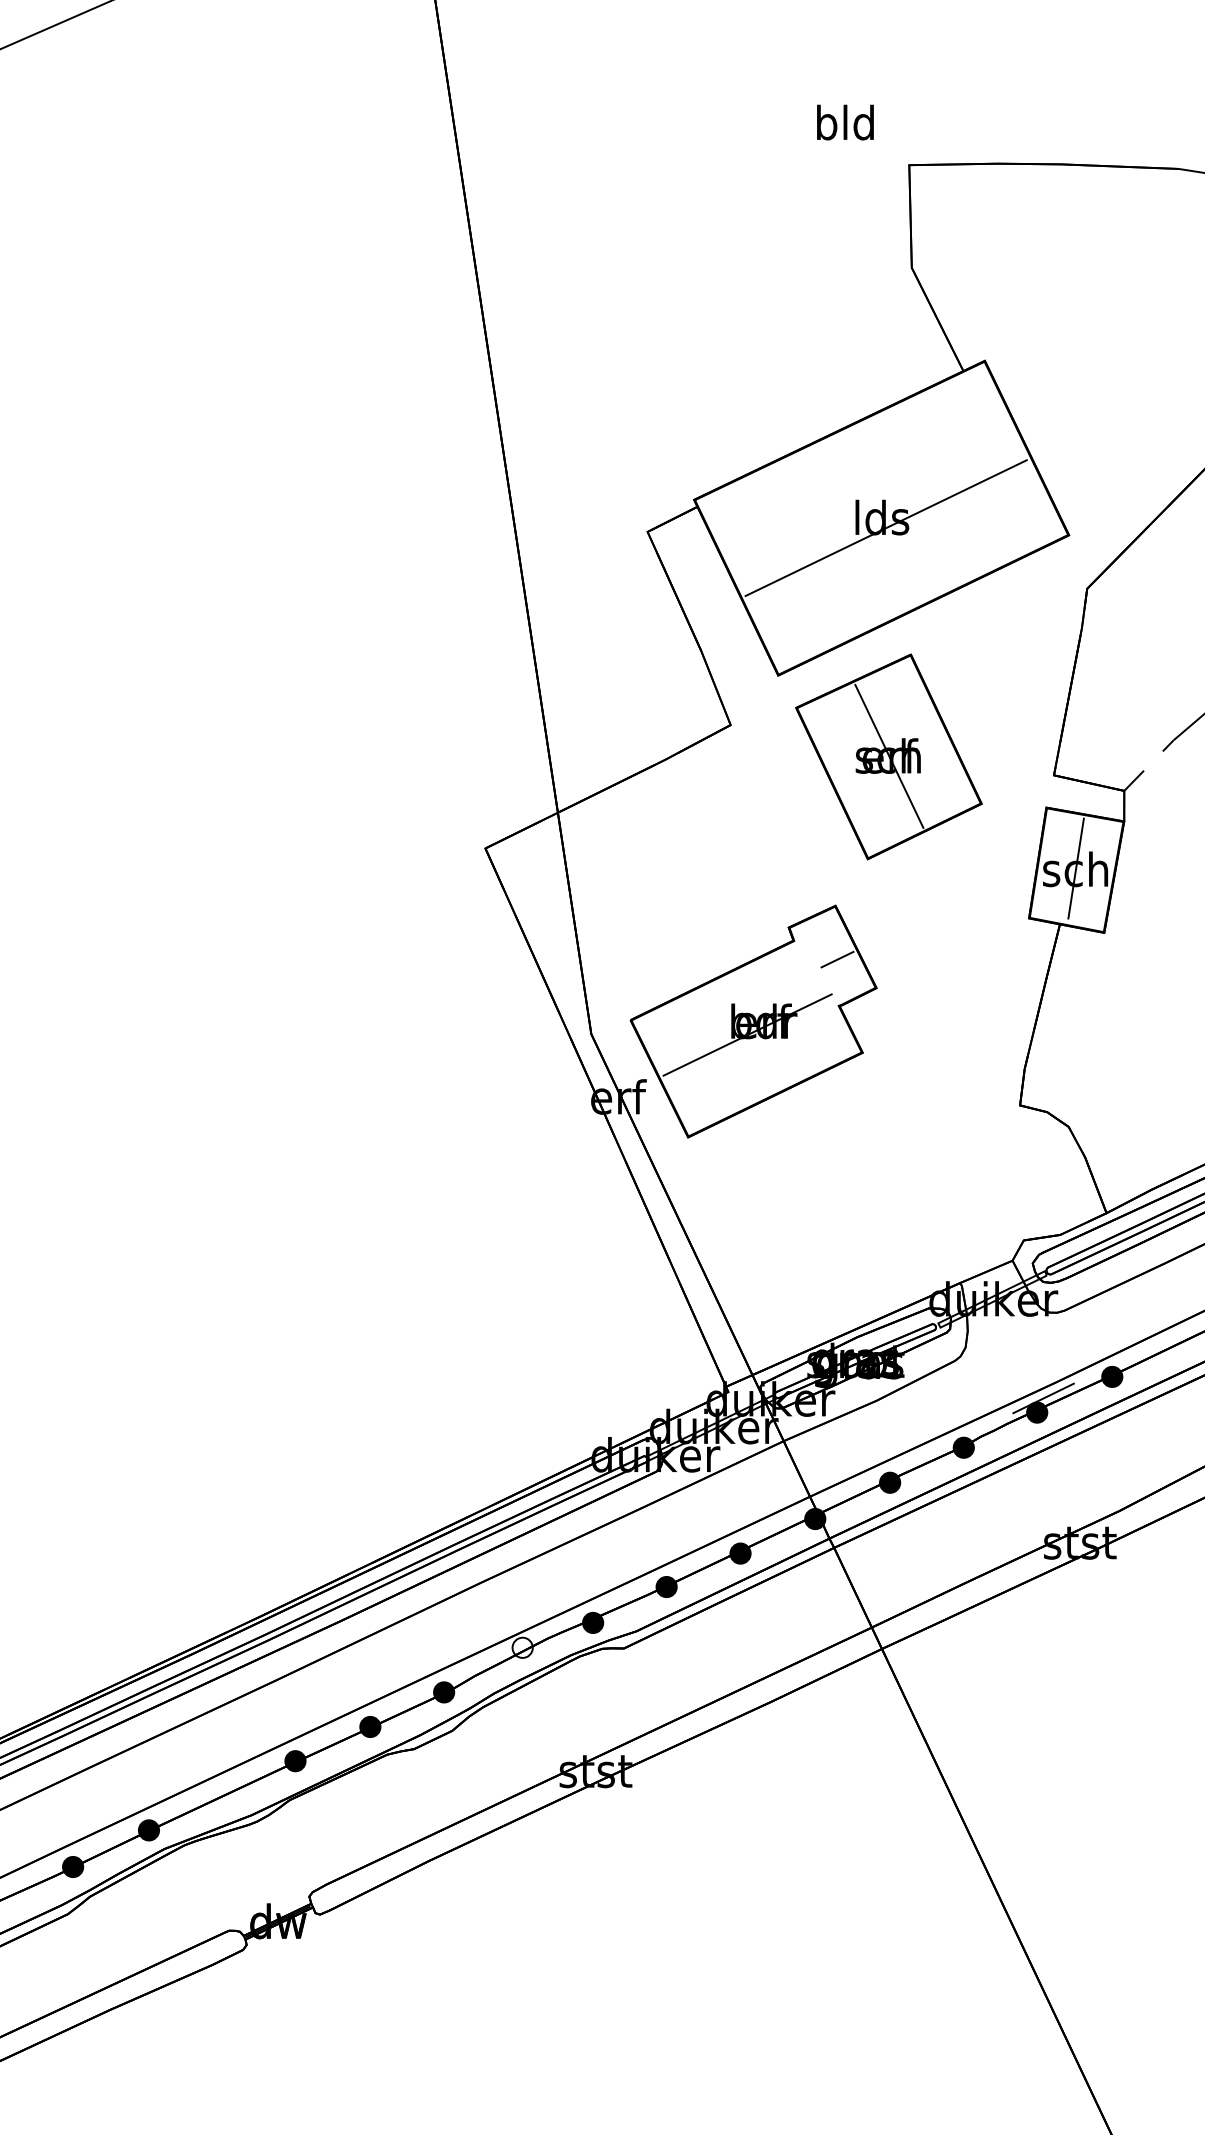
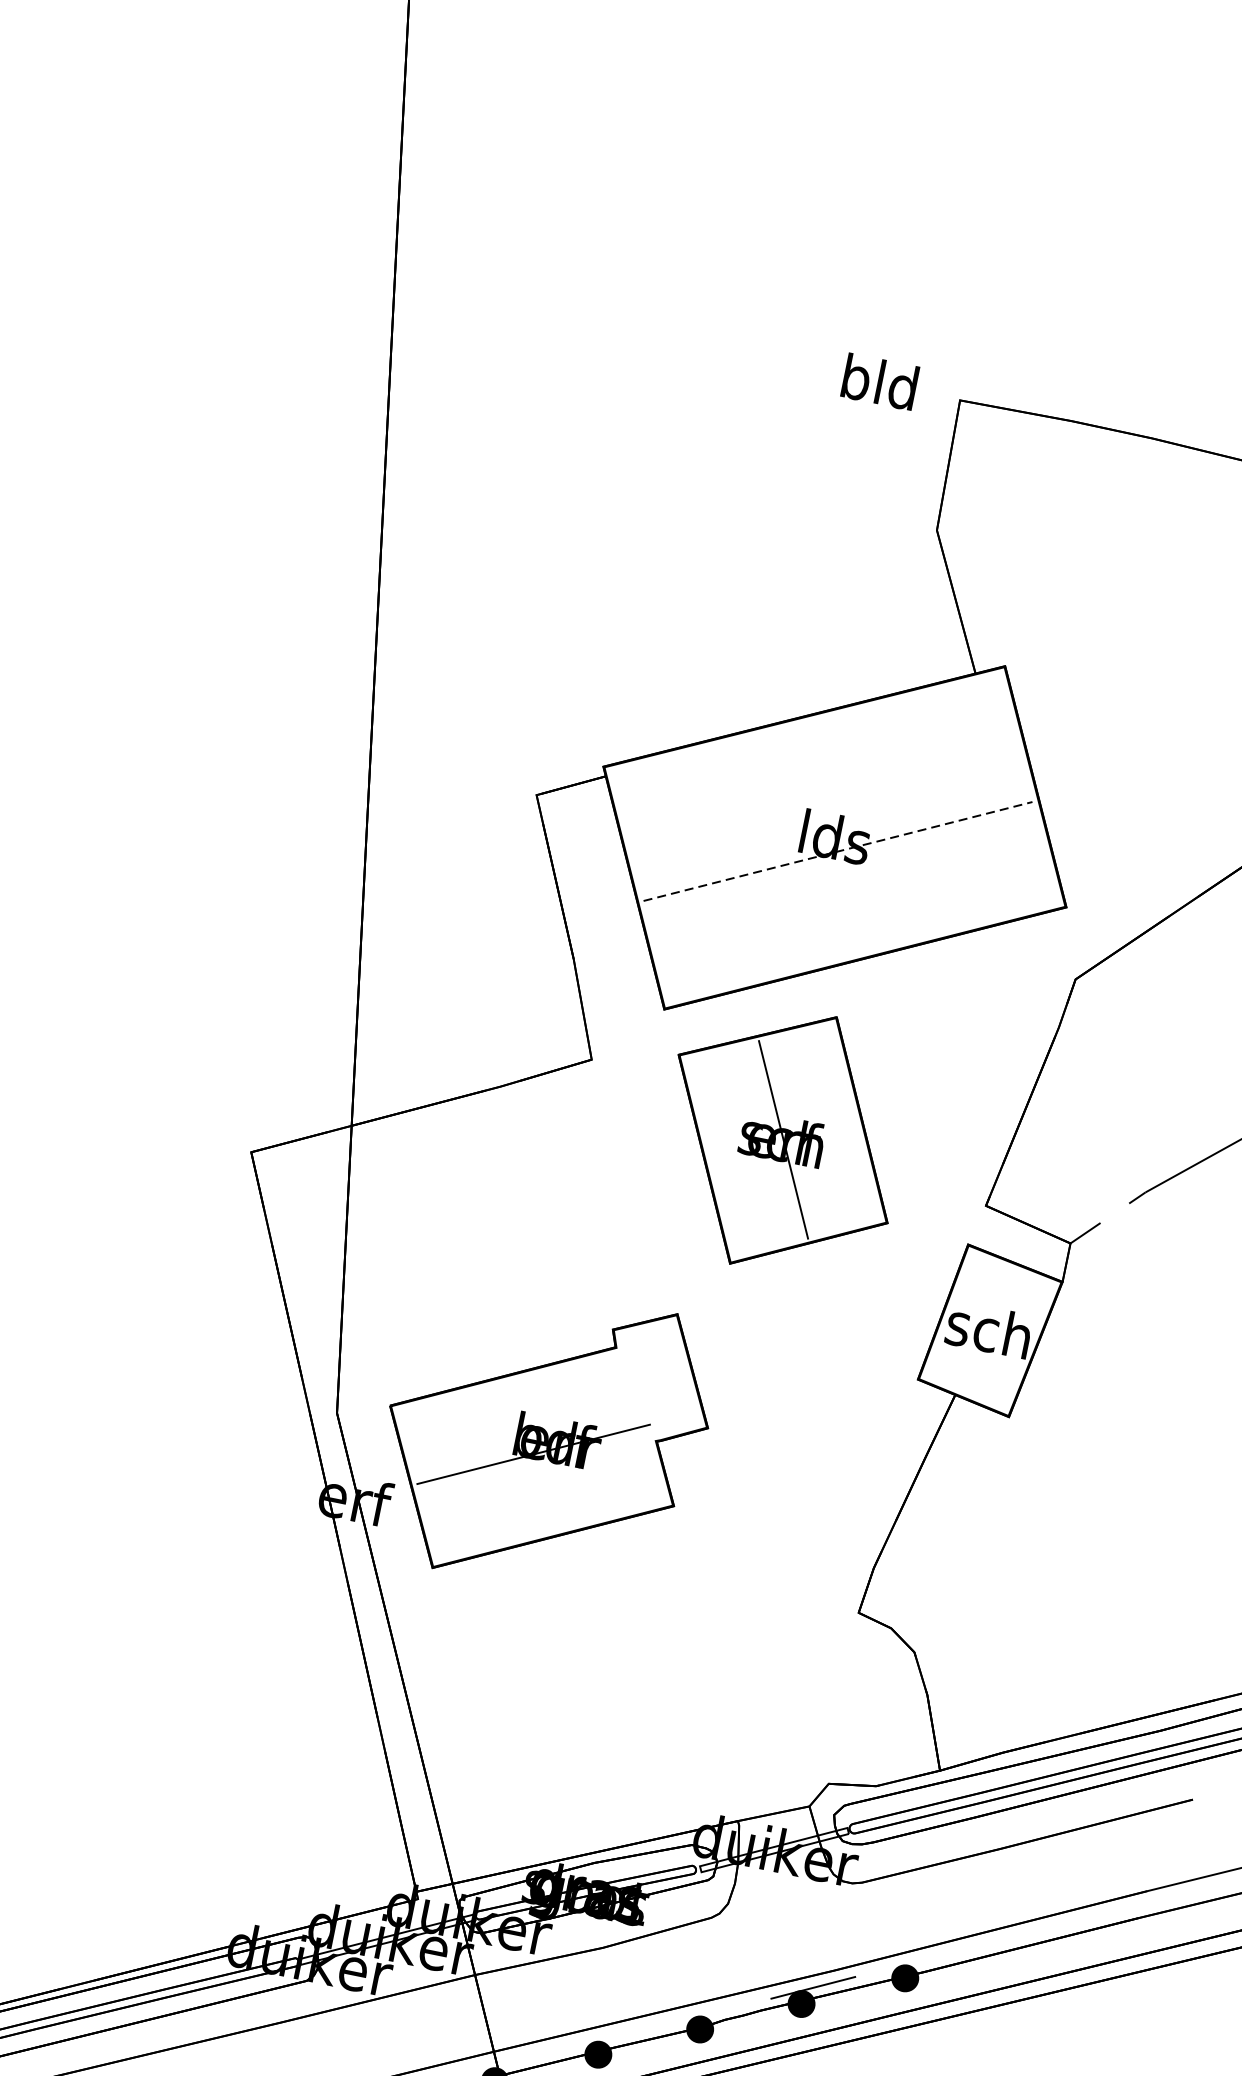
text: (845, 122) -> (880, 381), moved
line: (886, 527) -> (838, 850), solid -> dashed
line: (1075, 868) -> (989, 1328), removed
line: (837, 959) -> (666, 1382), removed

